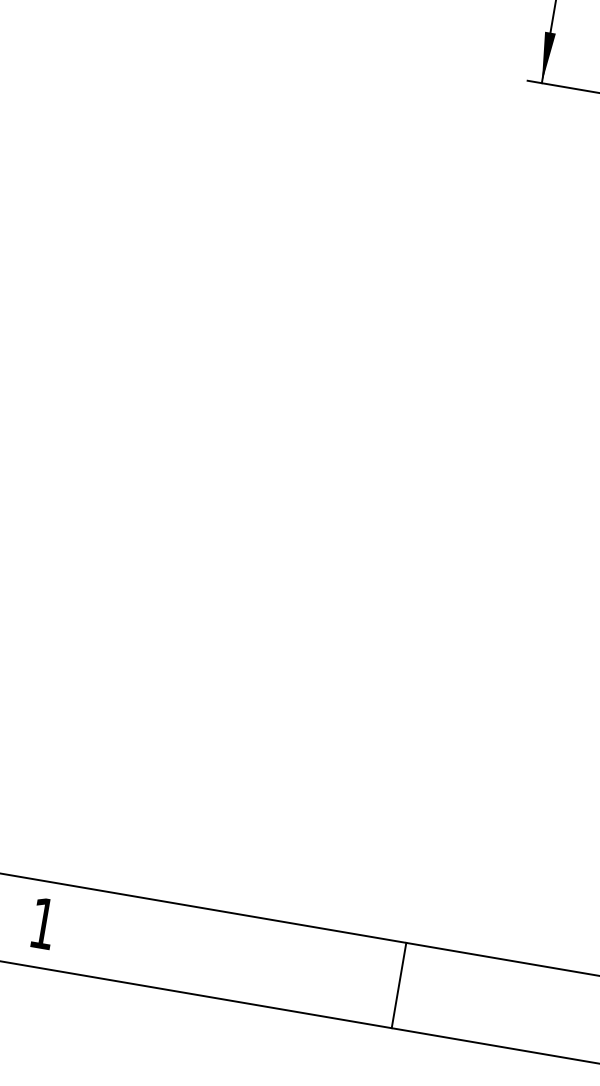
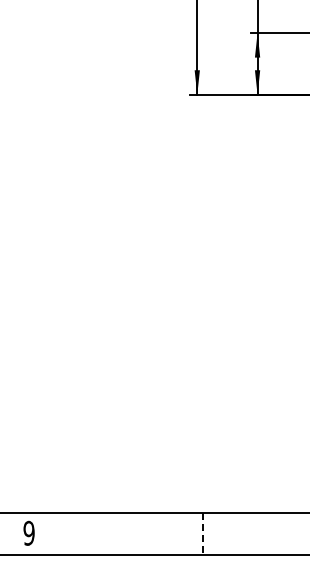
text: (42, 921) -> (28, 532), 1 -> 9
line: (398, 984) -> (202, 533), solid -> dashed

